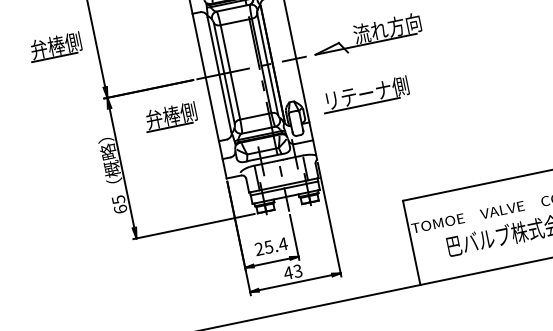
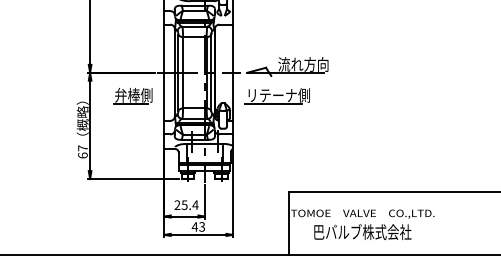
part: (54, 47) -> (59, 28), removed
part: (364, 95) -> (276, 96), moved
text: (118, 200) -> (82, 148), 65 -> 67

